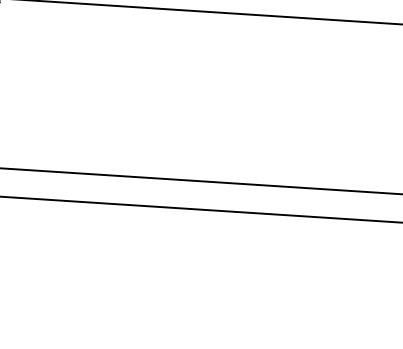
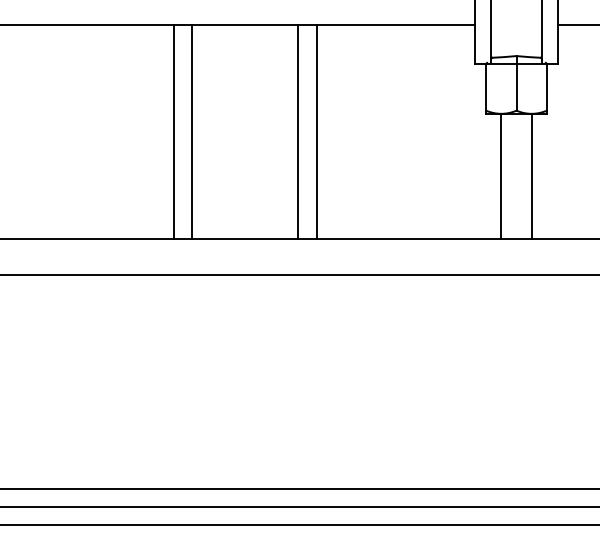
line: (167, 93) -> (173, 131), added
line: (182, 94) -> (192, 131), added
line: (265, 100) -> (297, 131), added
line: (280, 101) -> (316, 131), added

